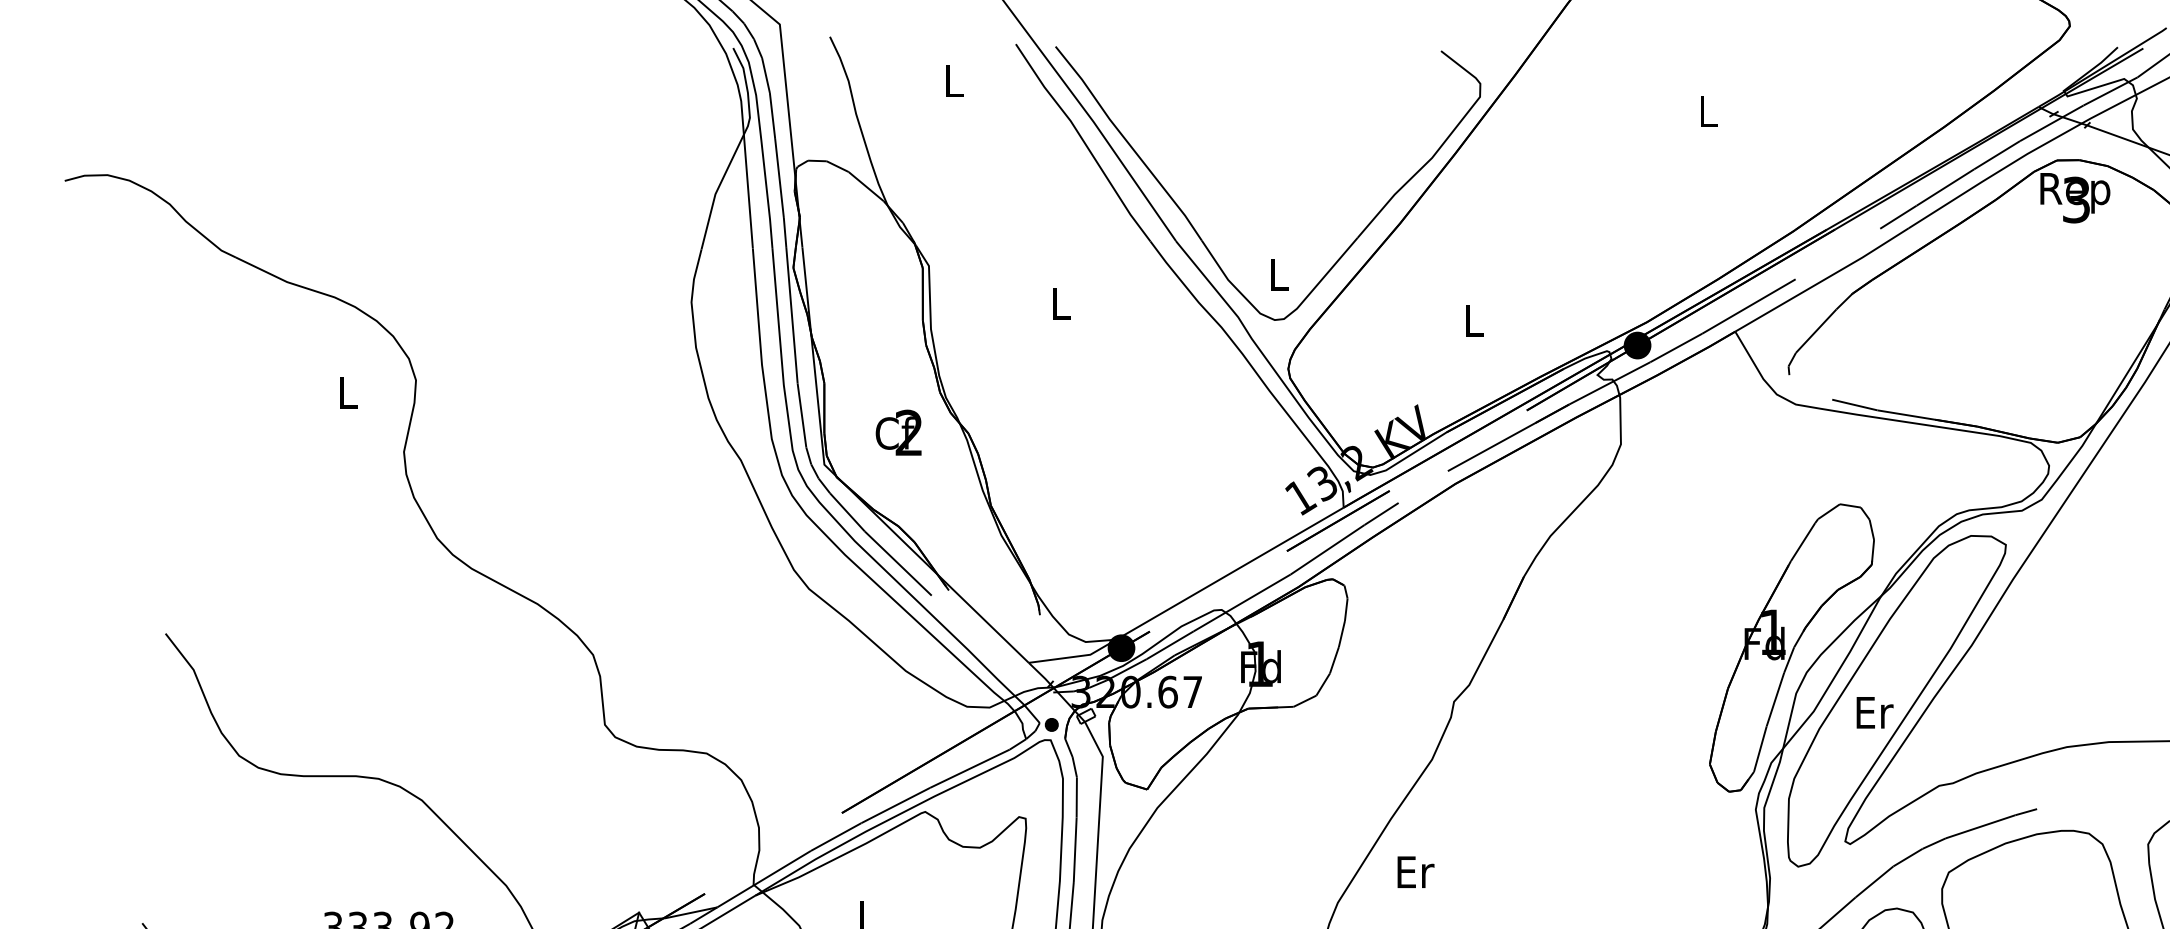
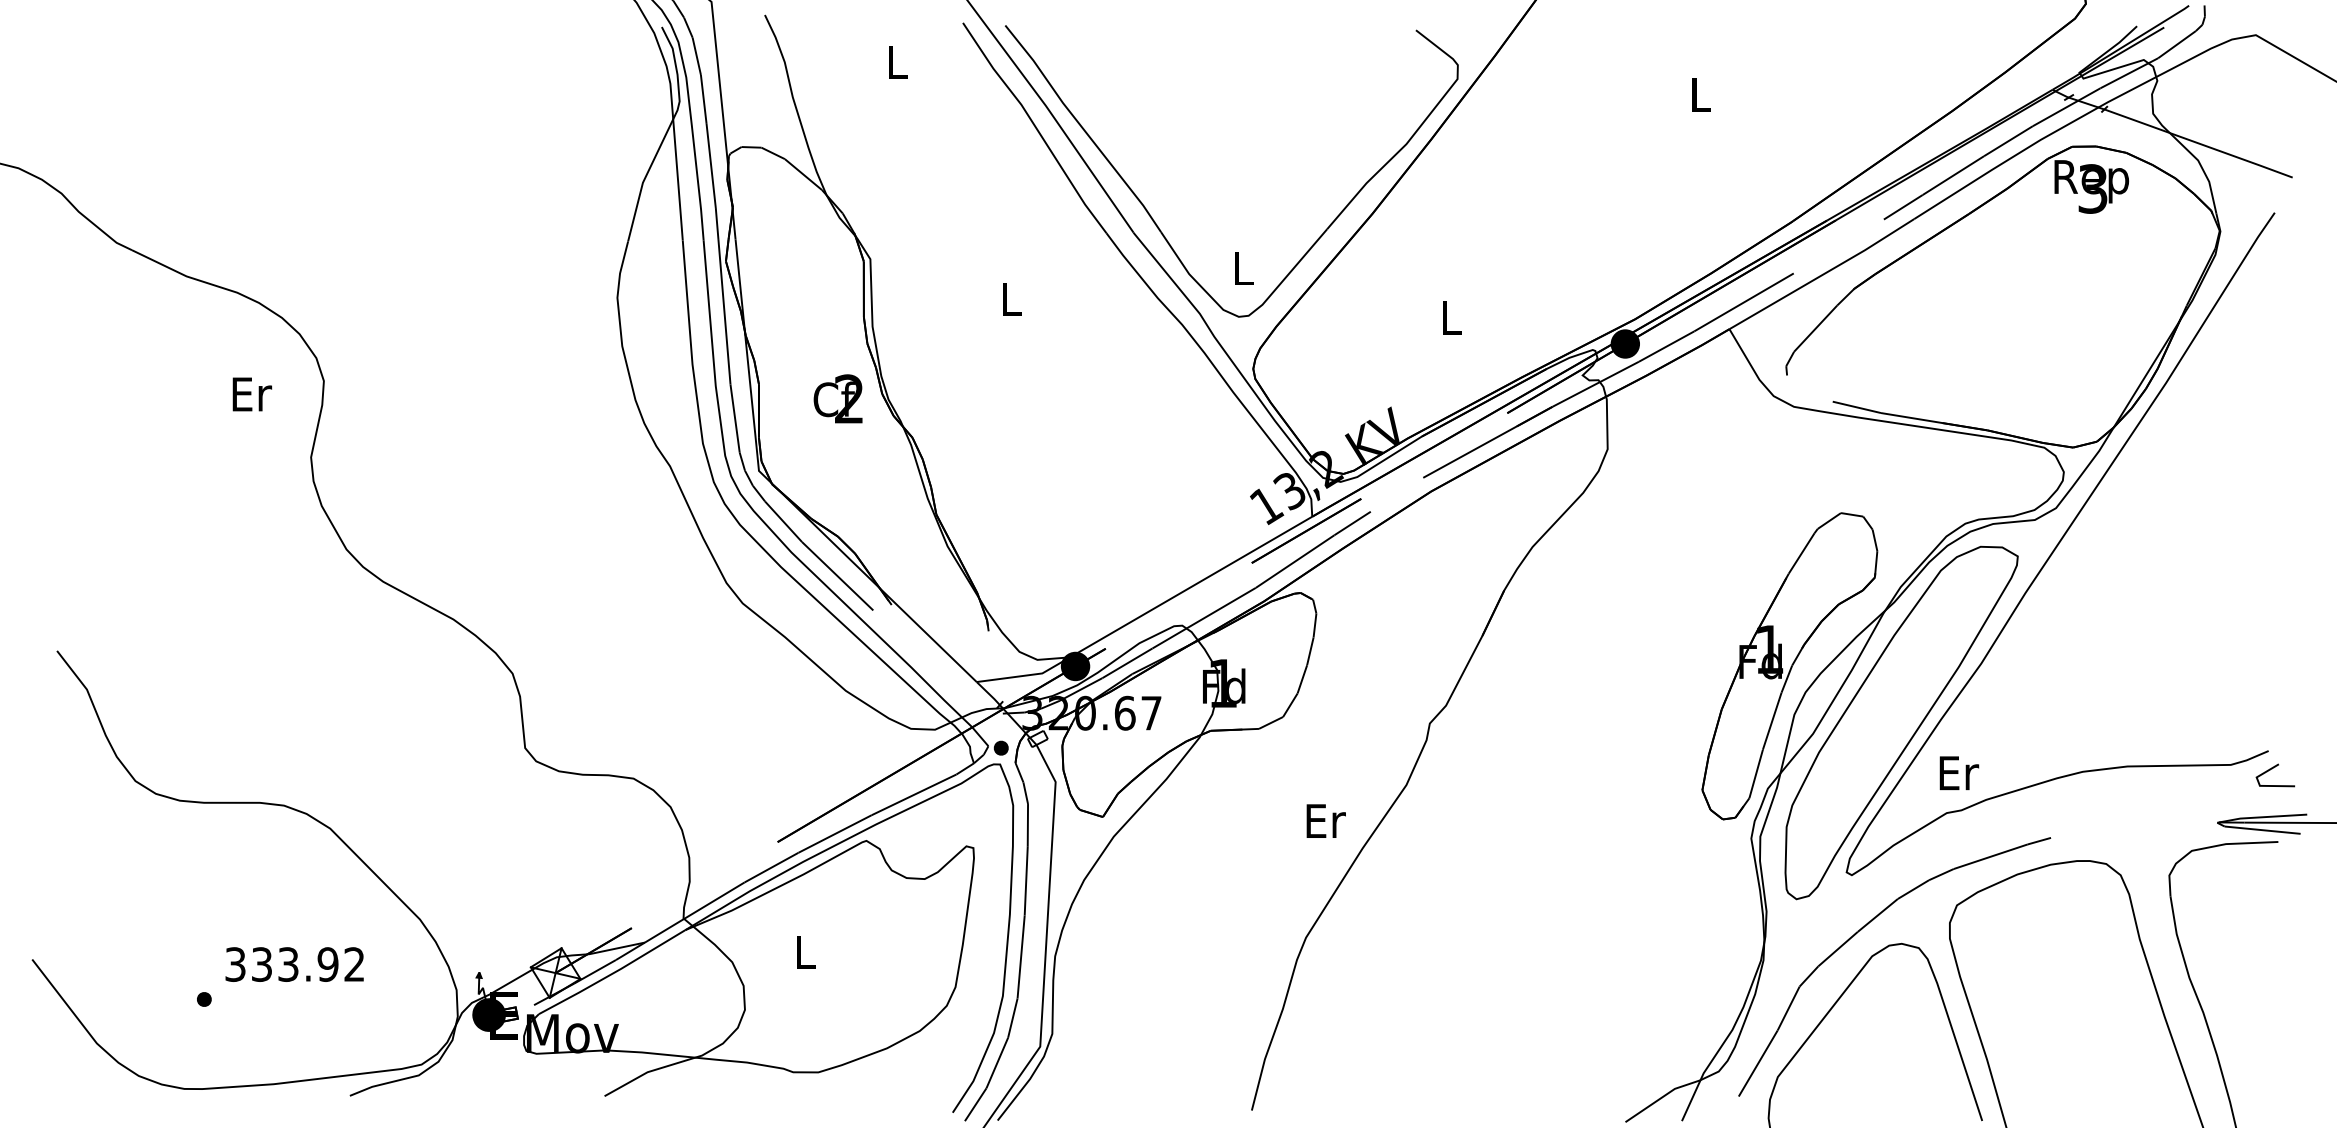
text: (349, 392) -> (252, 394), L -> Er
text: (898, 432) -> (837, 398), moved
text: (1875, 713) -> (1959, 773), moved
text: (1415, 871) -> (1325, 820), moved

